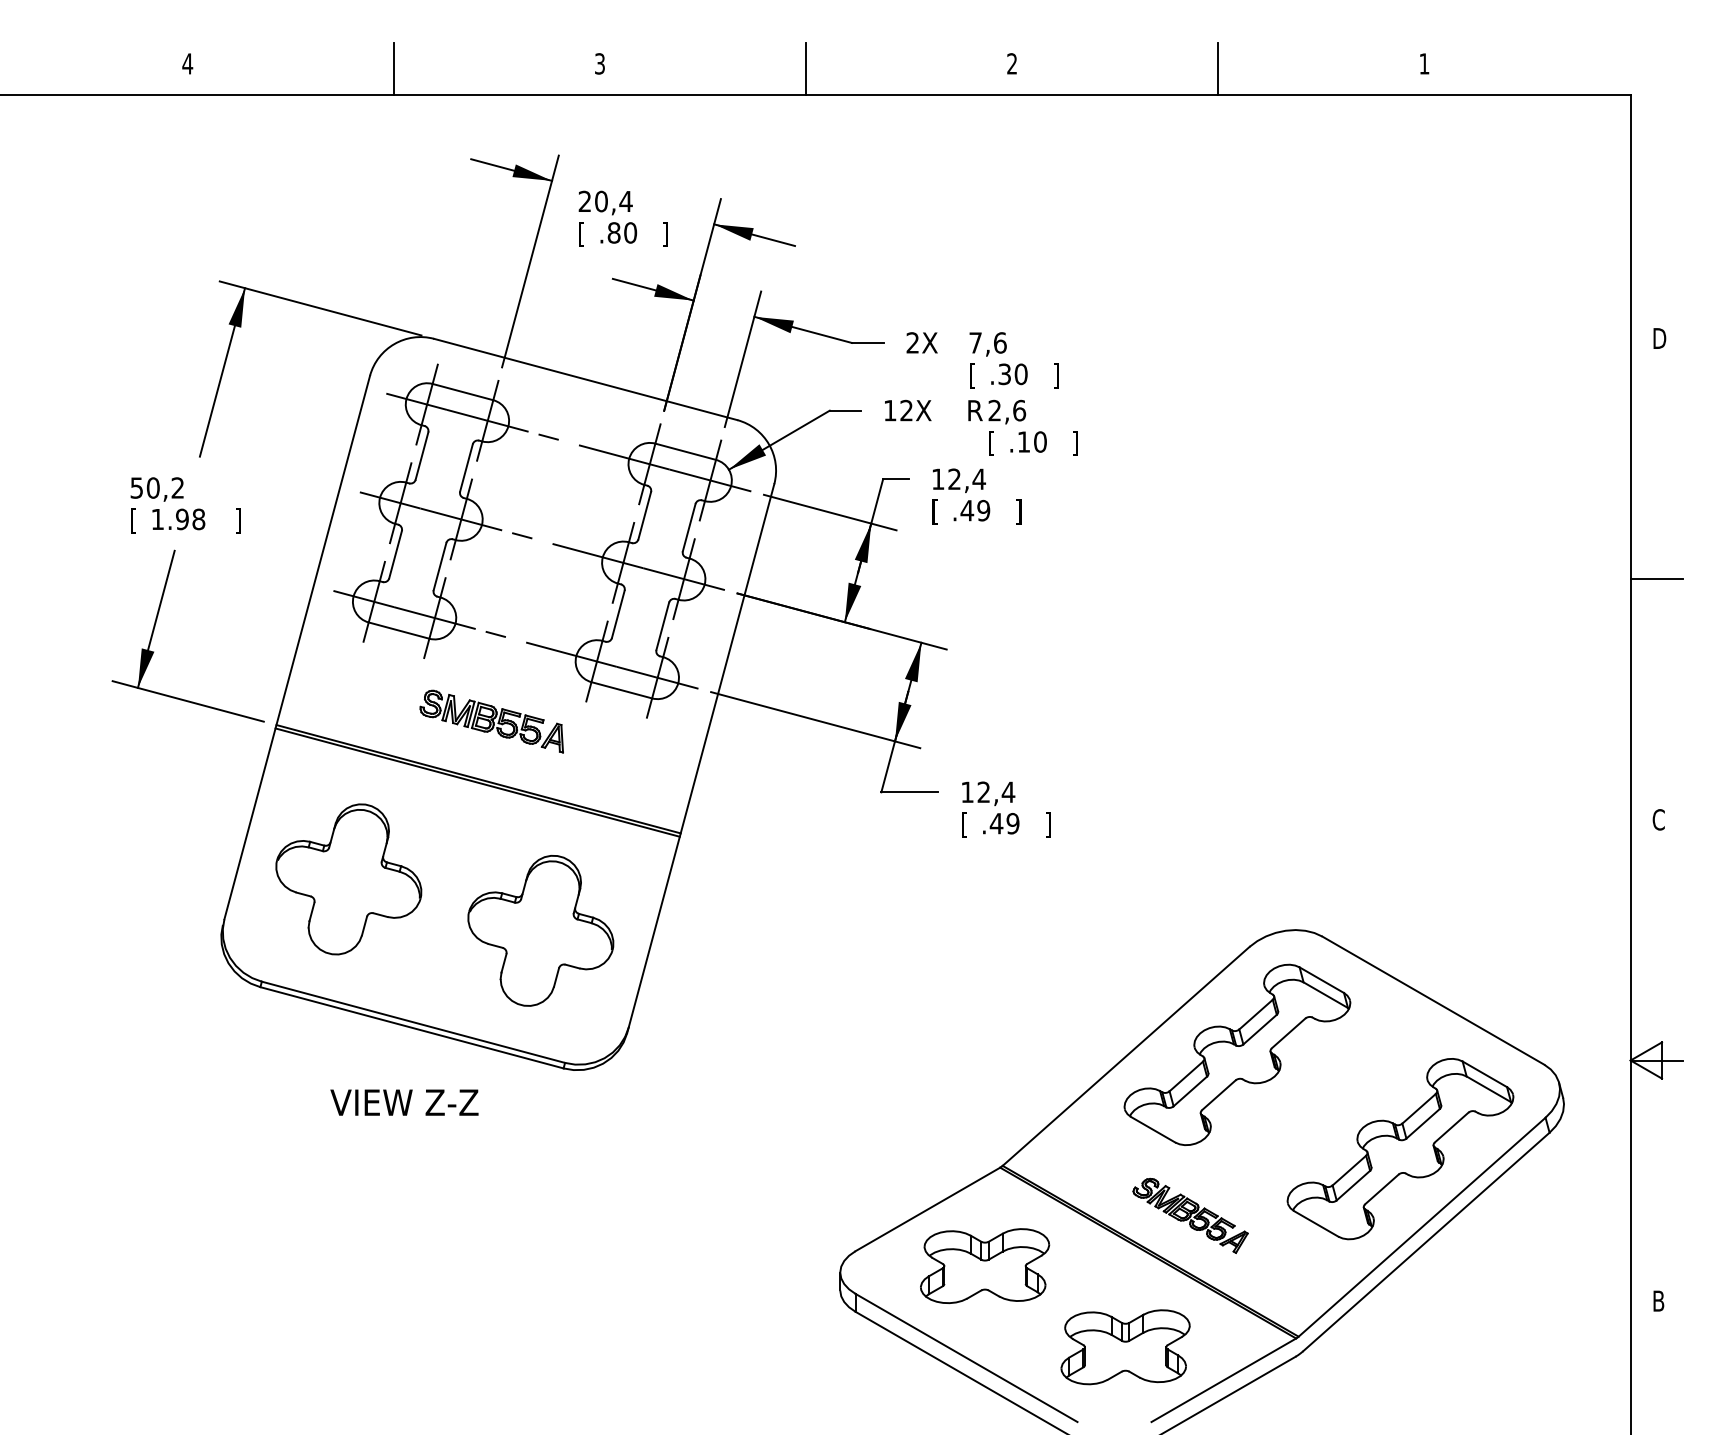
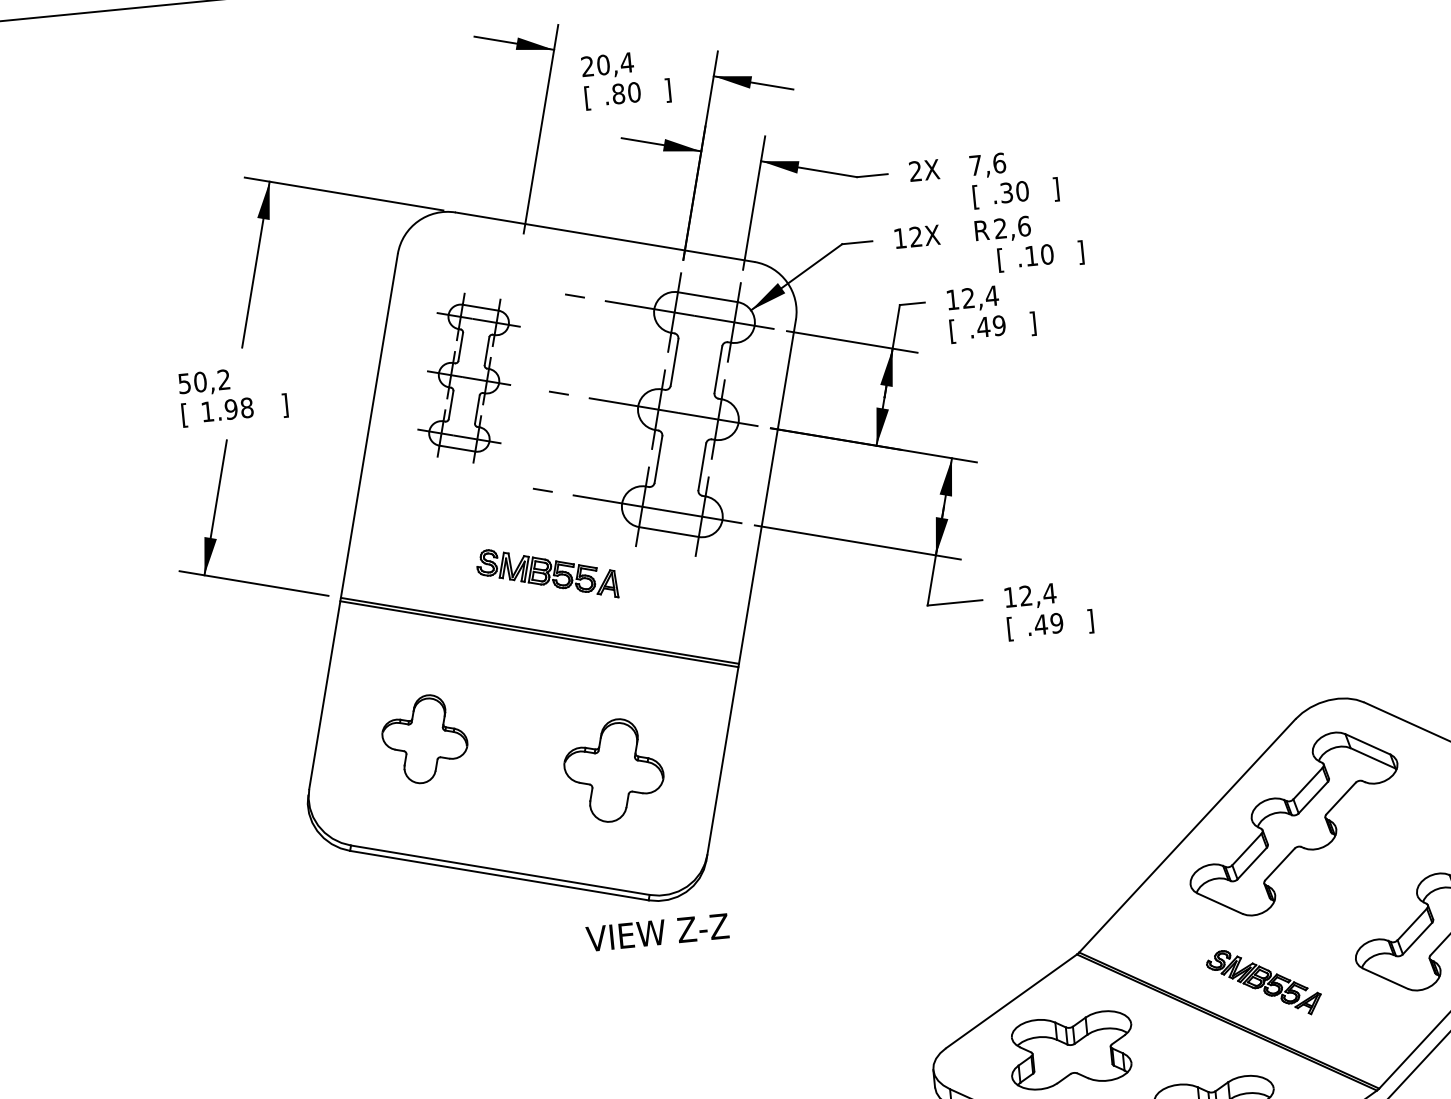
part: (430, 510) -> (468, 377), size x0.6
part: (348, 879) -> (424, 739), size x0.6
part: (540, 930) -> (613, 770), size x0.7
text: (404, 1102) -> (657, 932), moved

